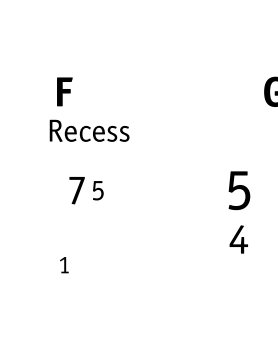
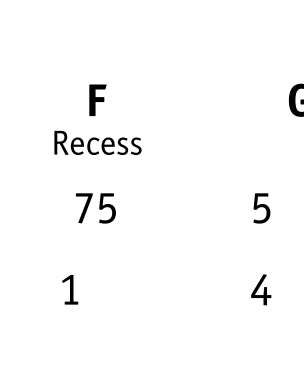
part: (64, 91) -> (97, 99), moved
part: (98, 190) -> (107, 208), size x1.43
part: (239, 190) -> (261, 208), size x0.71
part: (239, 239) -> (261, 289), moved
part: (64, 264) -> (70, 289), size x1.67

